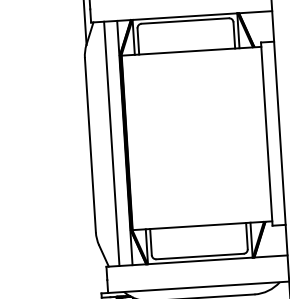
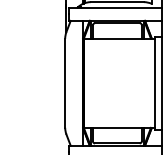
line: (112, 142) -> (76, 82), removed

